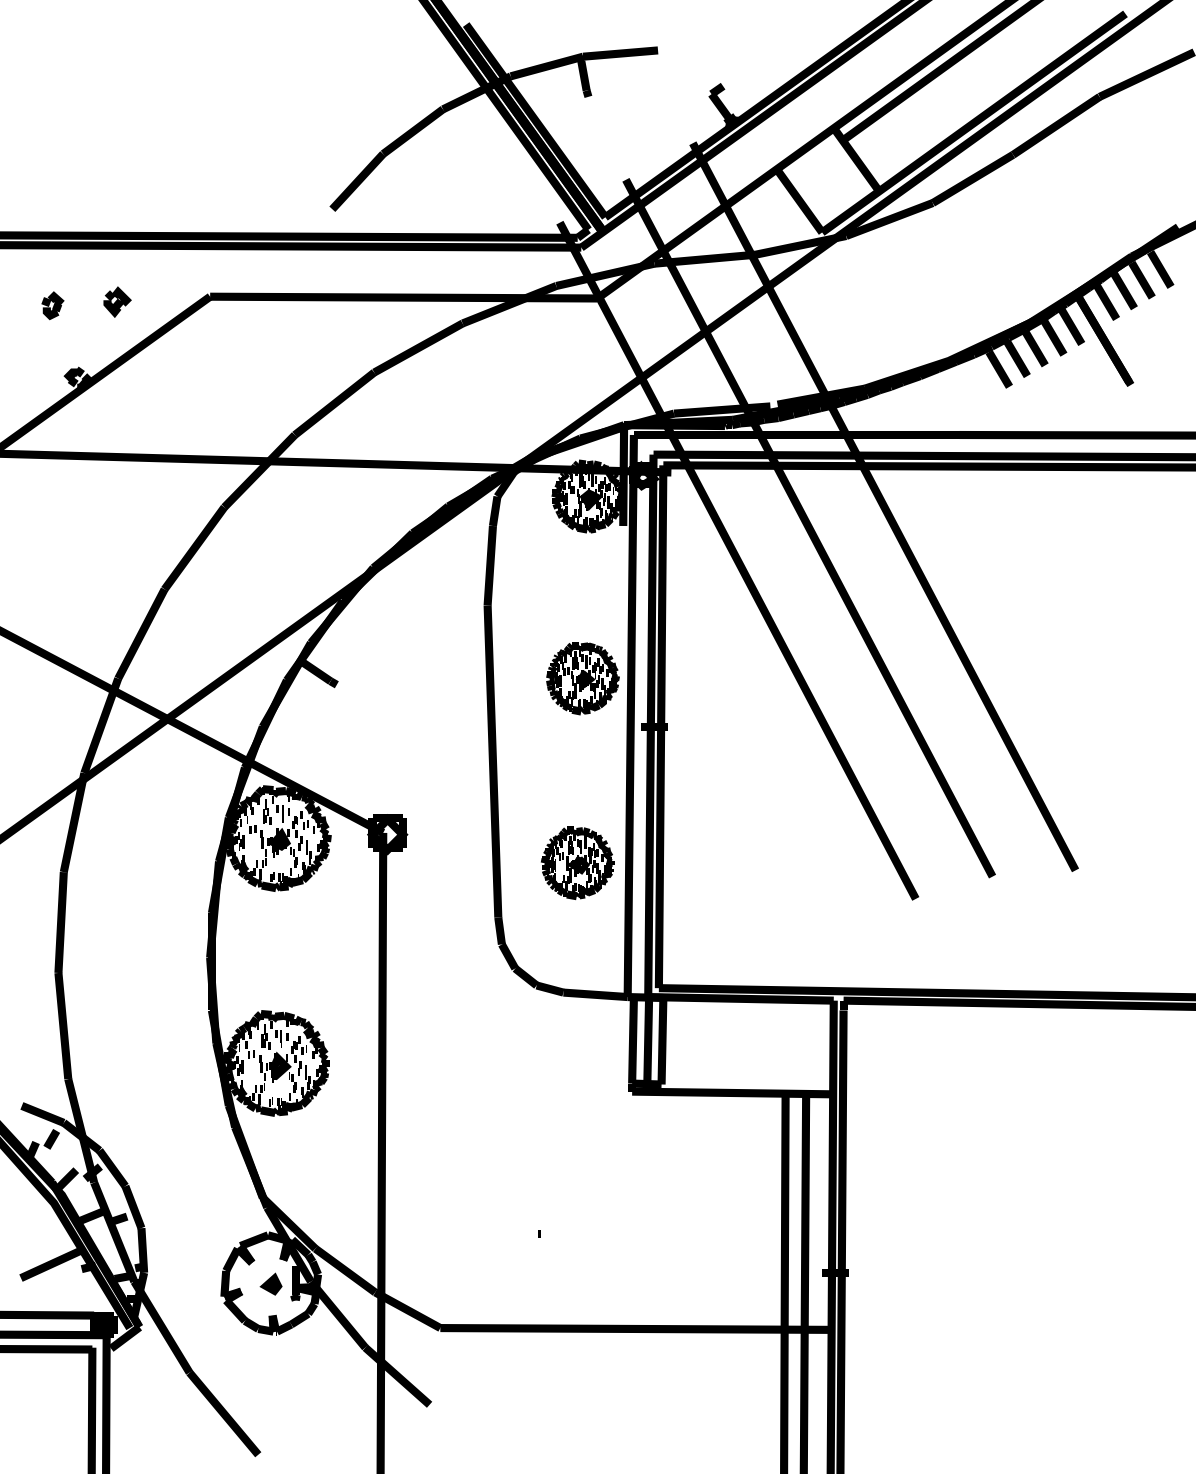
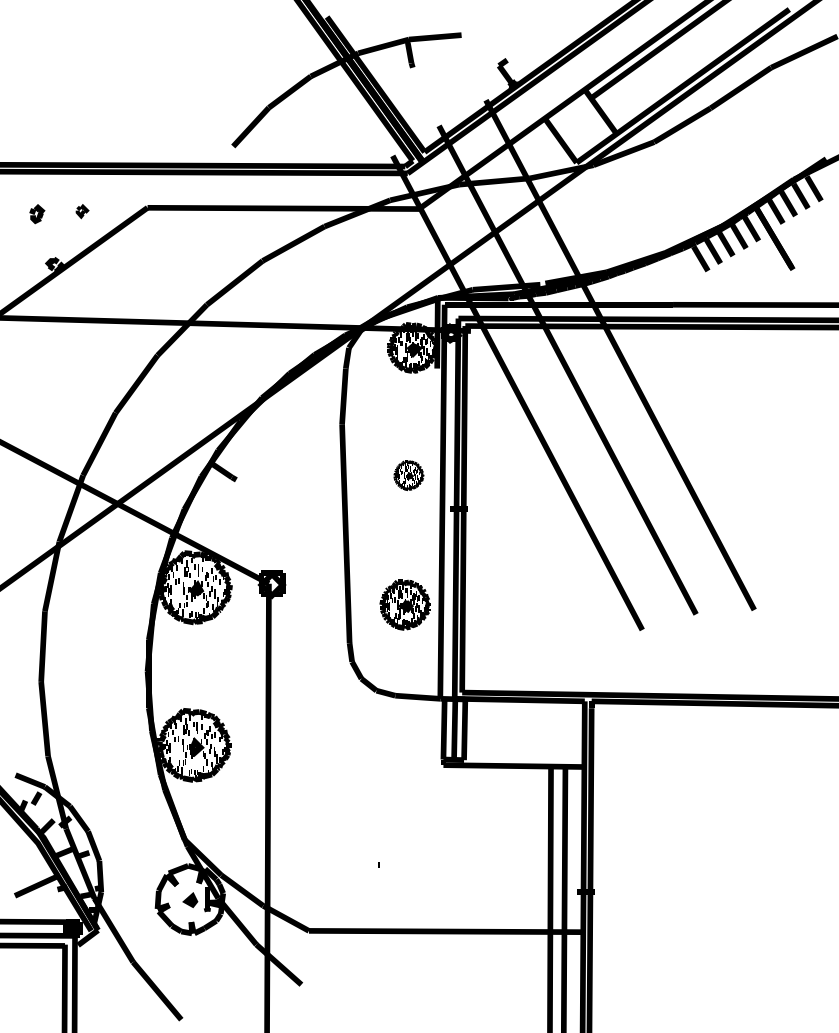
part: (117, 301) -> (82, 211), size x0.7
part: (582, 678) -> (408, 475), size x0.6

